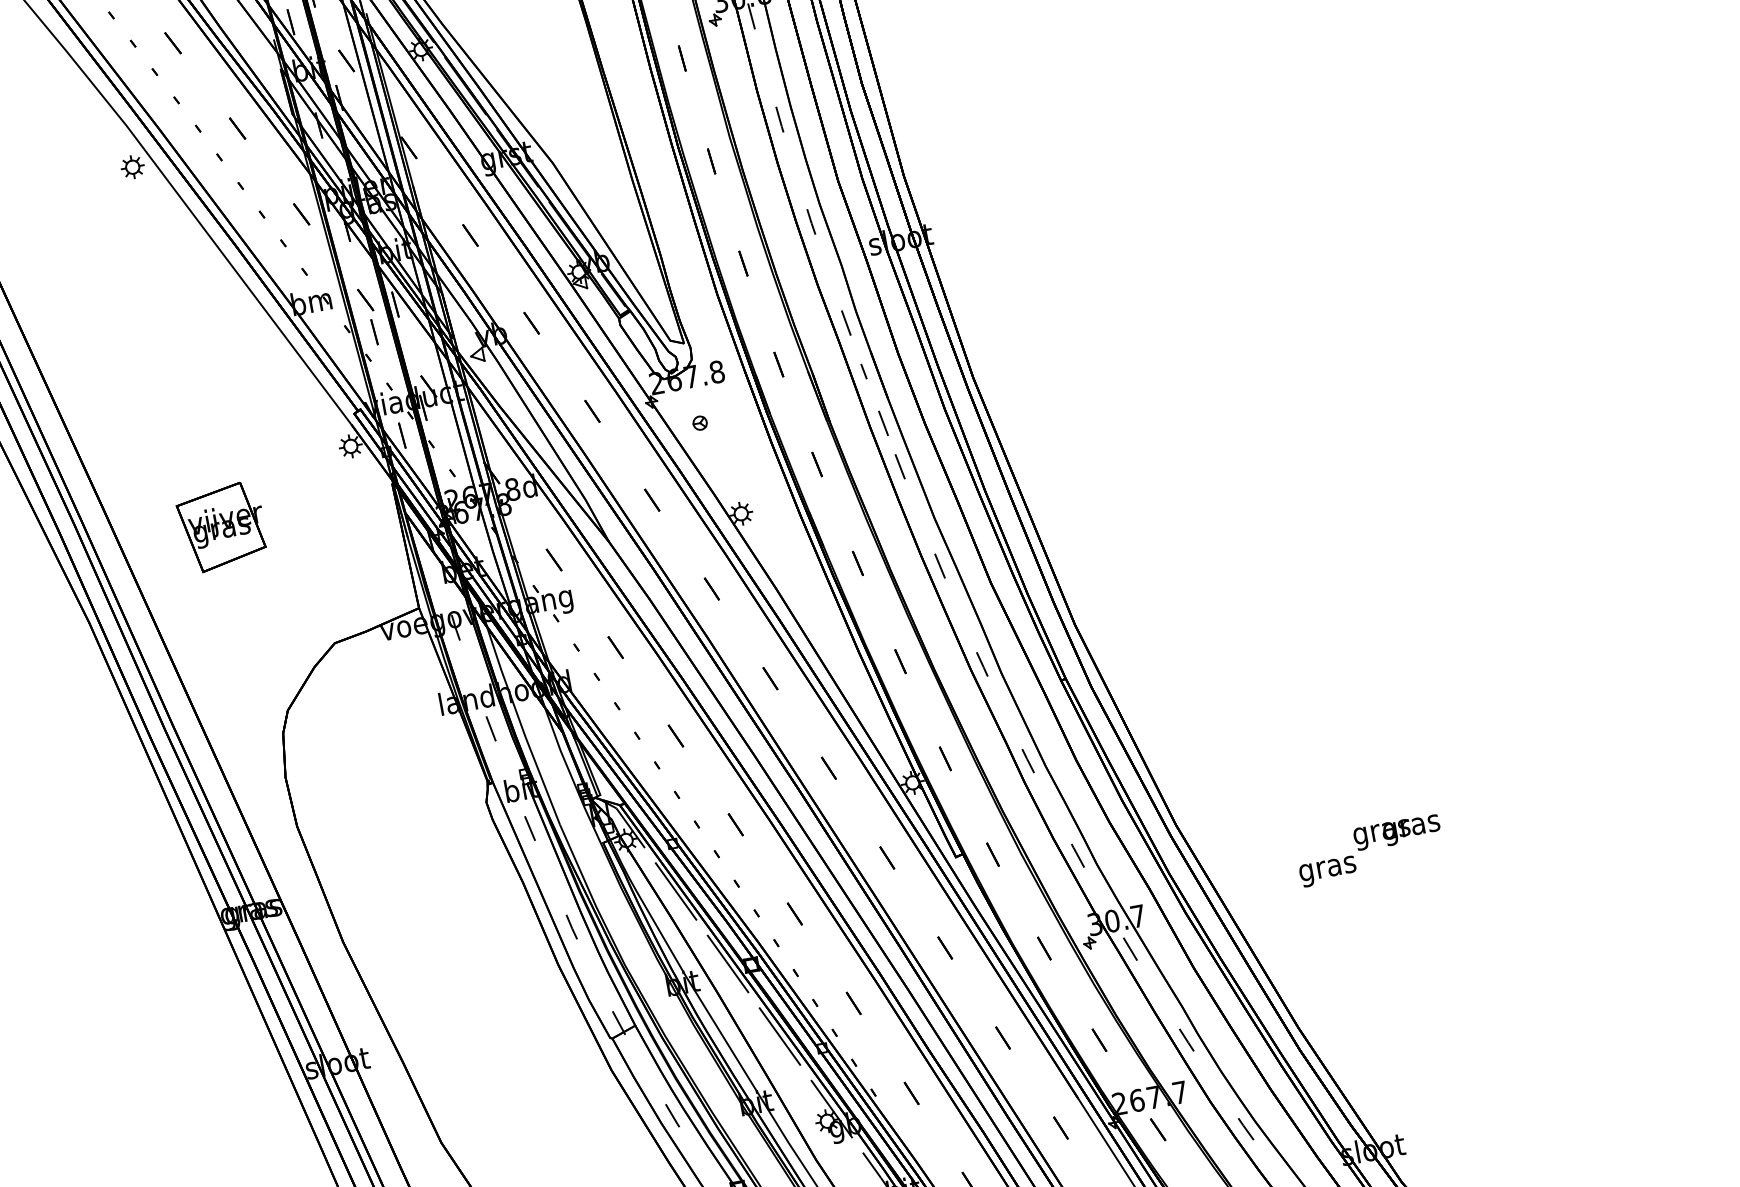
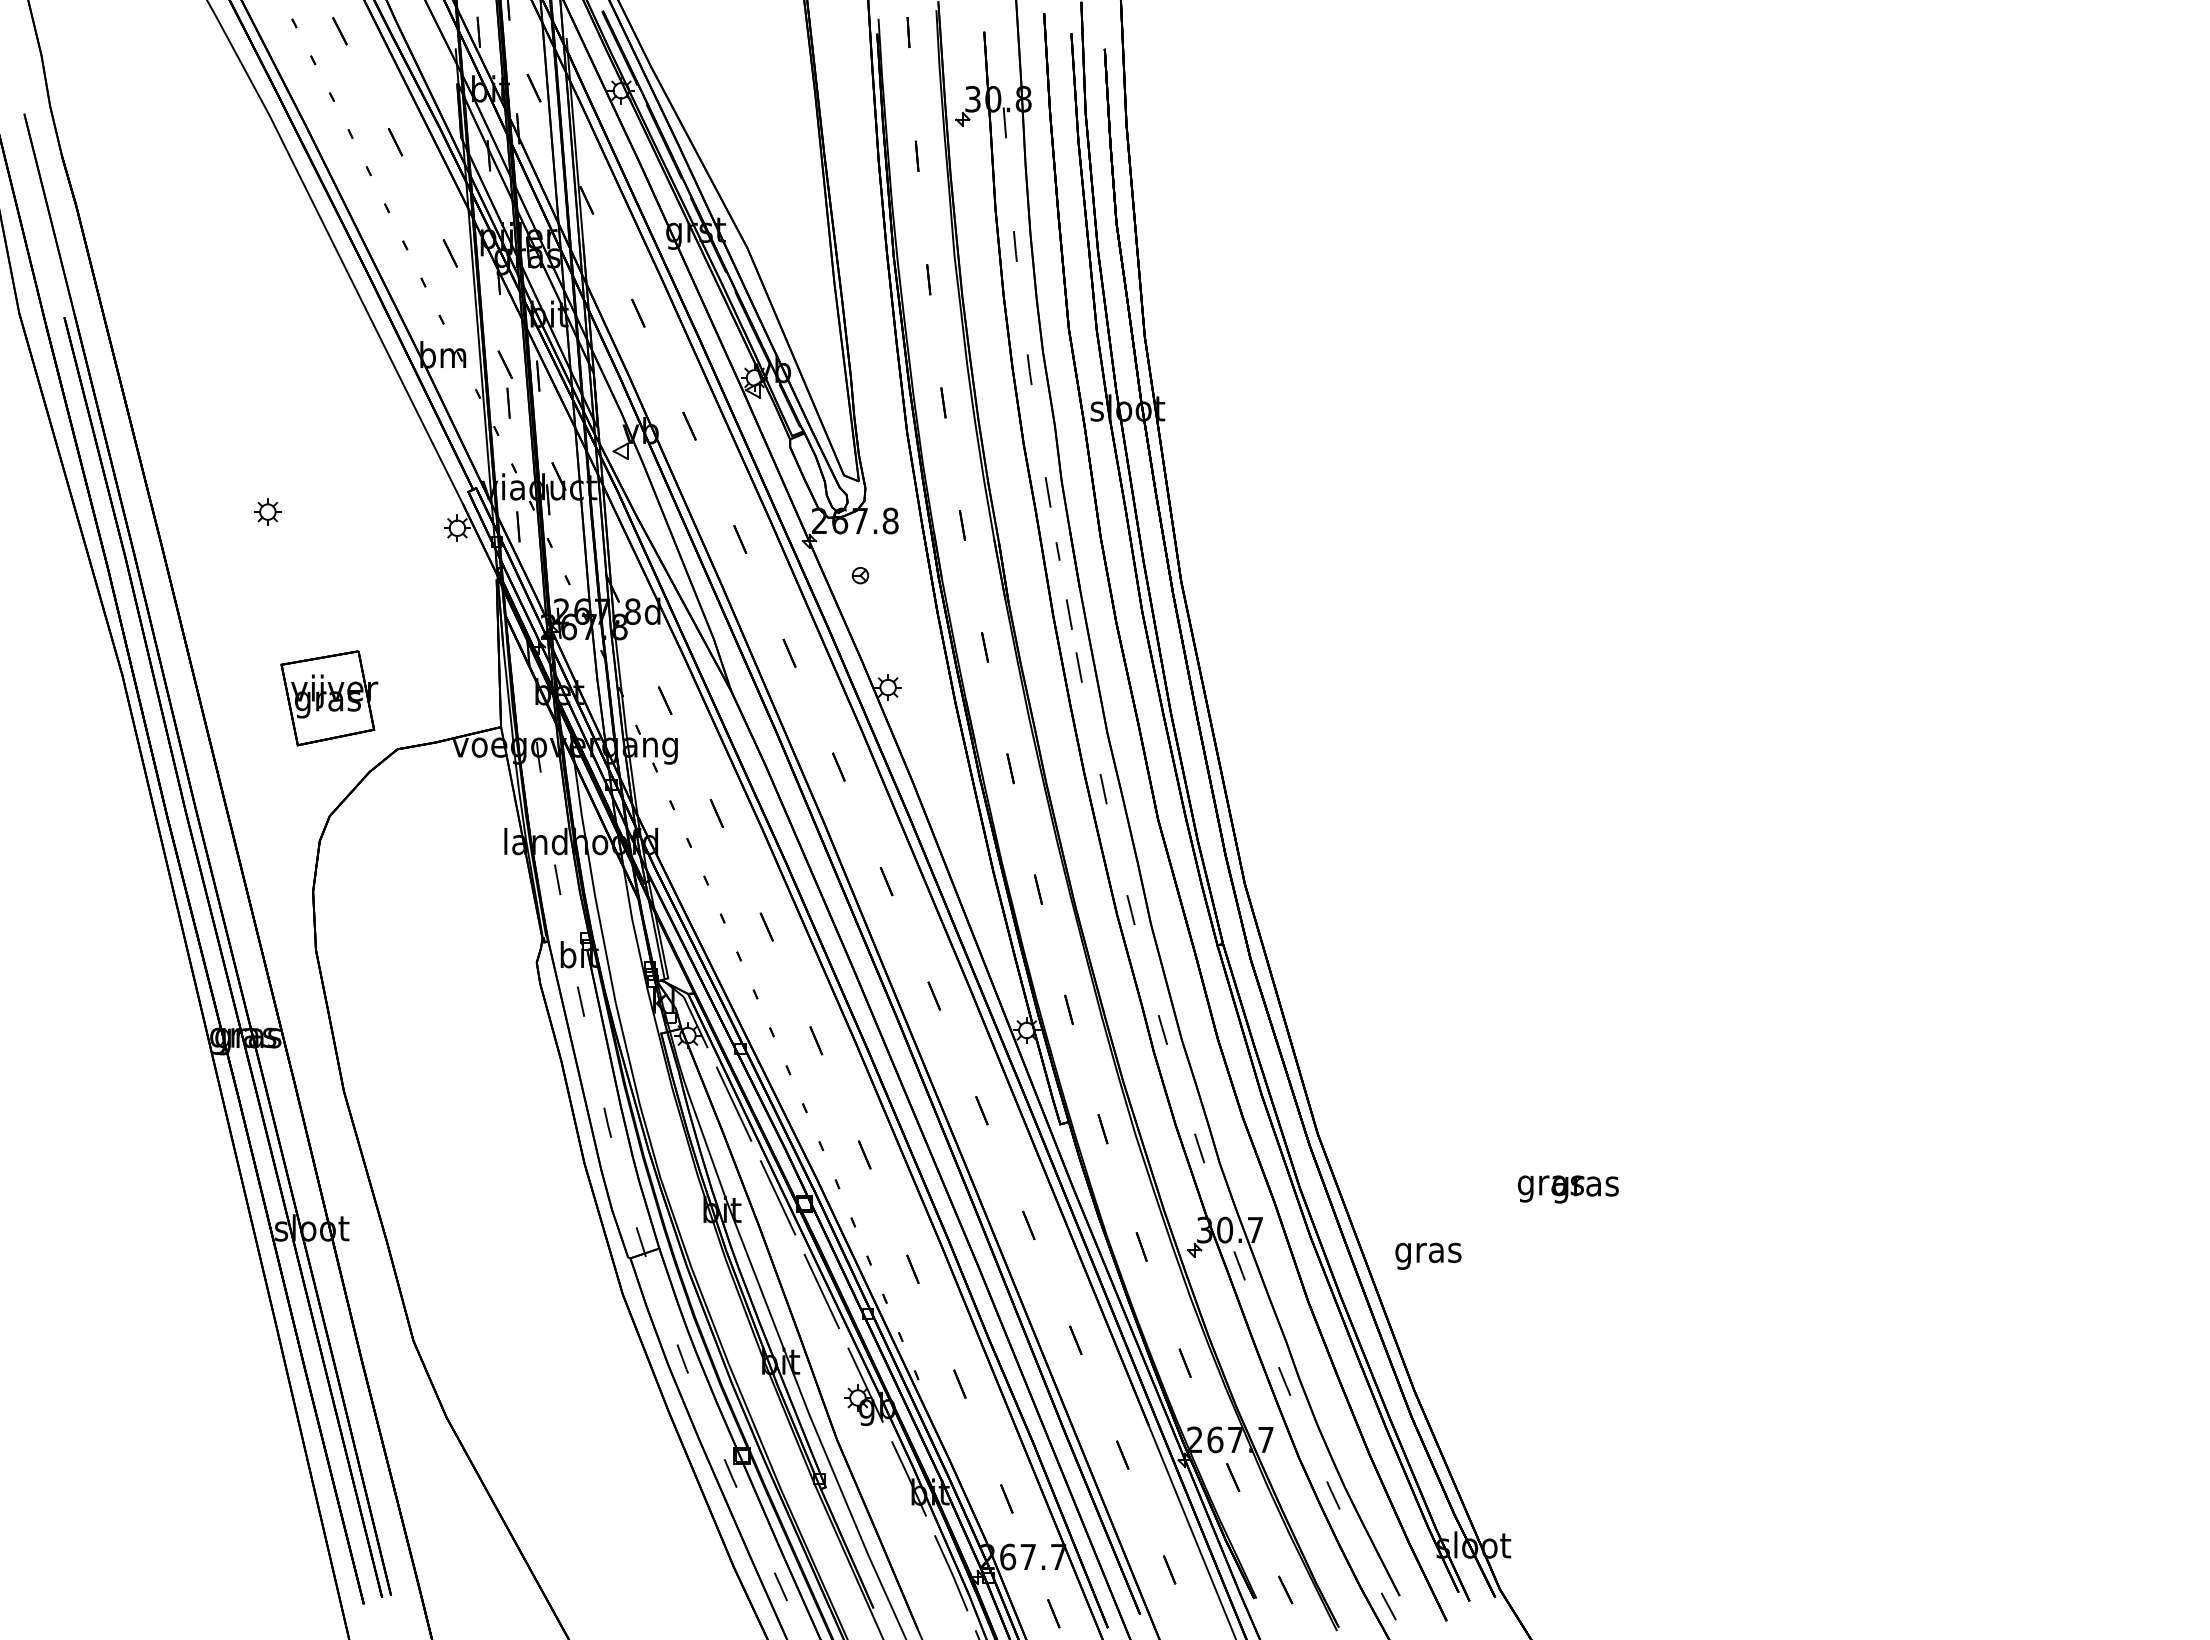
part: (132, 166) -> (267, 511), moved
part: (222, 527) -> (329, 698), moved
text: (1328, 870) -> (1428, 1255), moved

